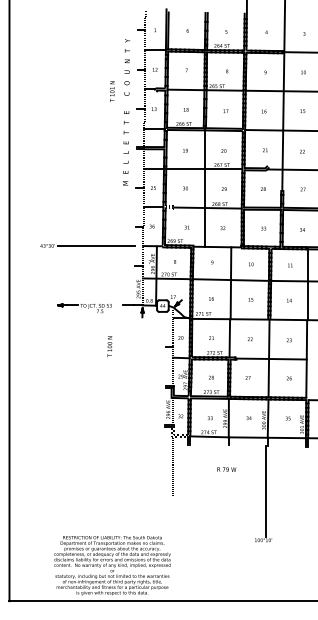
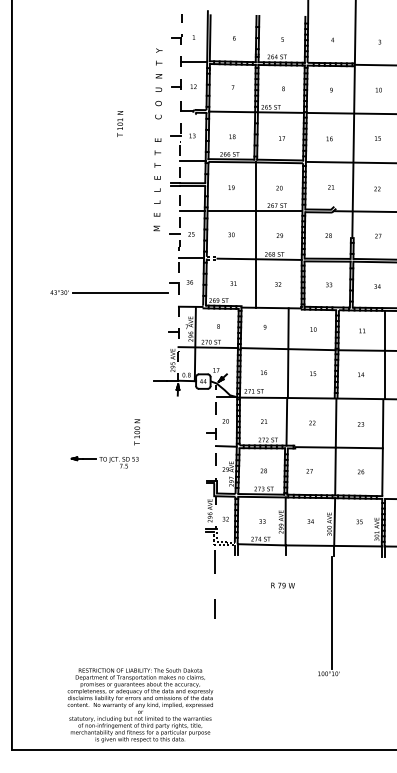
text: (112, 91) -> (120, 123), moved
part: (87, 245) -> (109, 292), moved
part: (84, 308) -> (104, 462), moved

